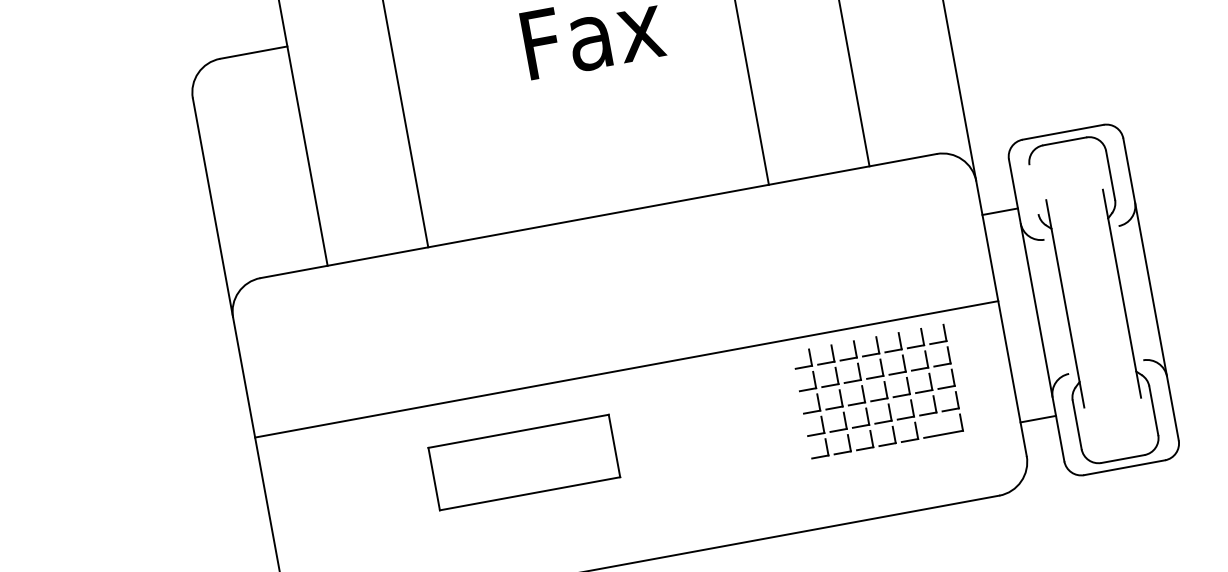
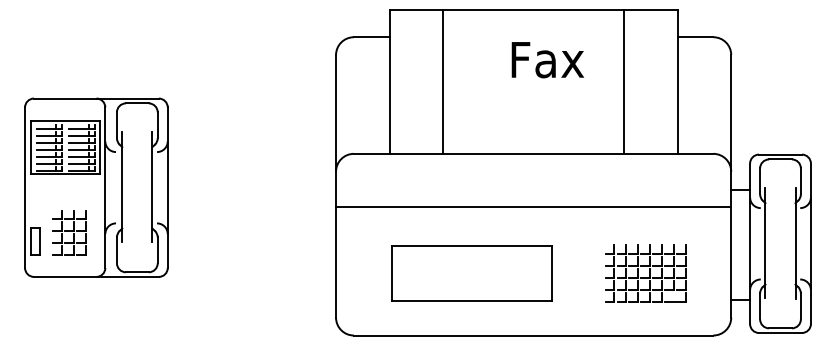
line: (1034, 189) -> (760, 181), added
line: (626, 369) -> (533, 207), moved
part: (877, 391) -> (645, 273), moved
part: (523, 462) -> (471, 273), size x1.67

